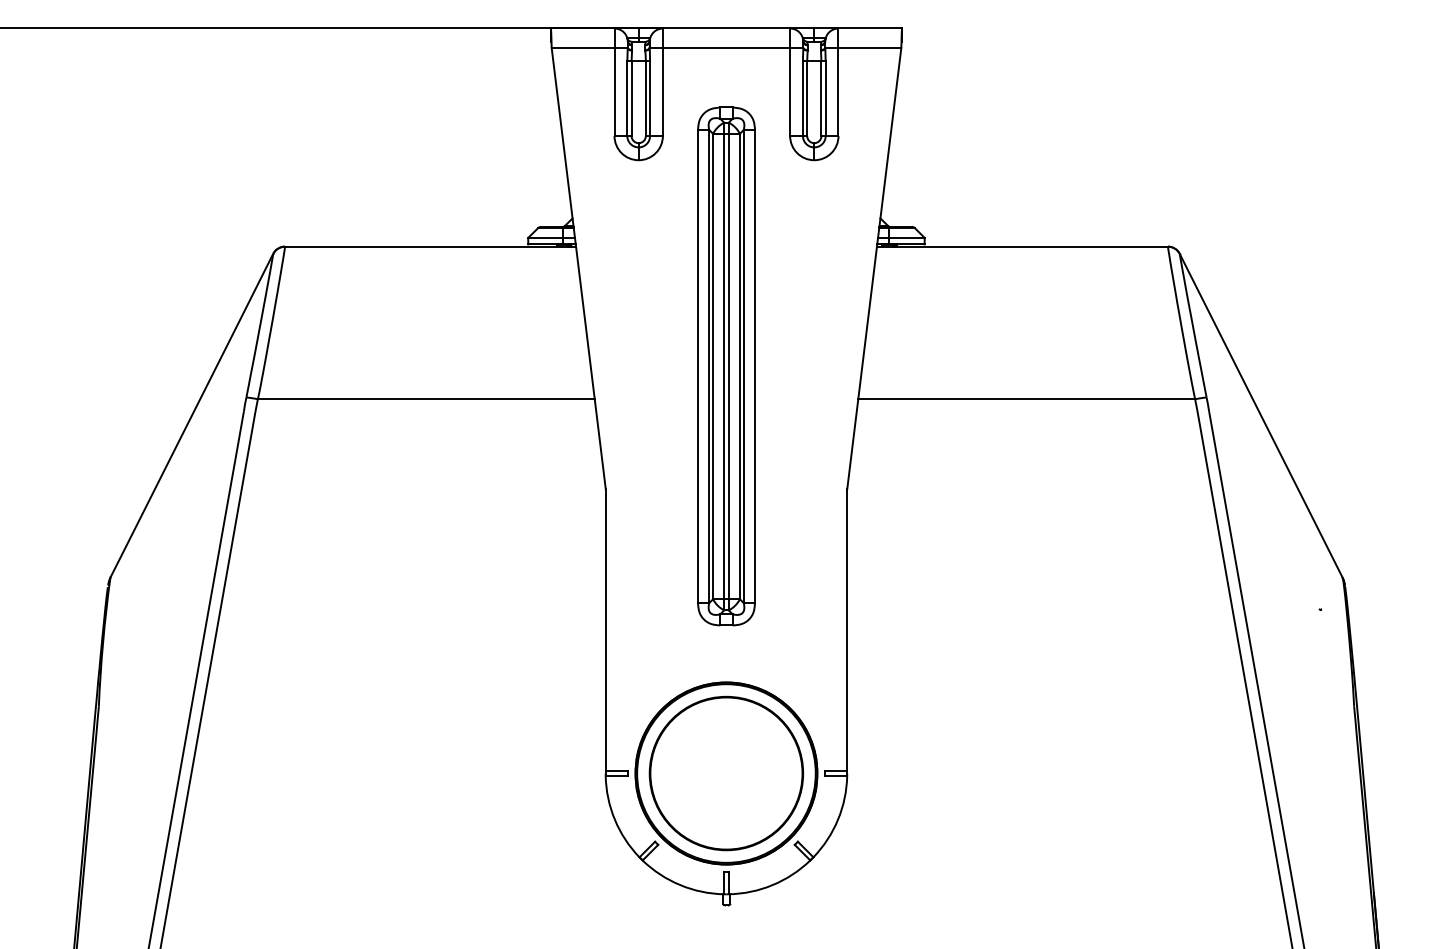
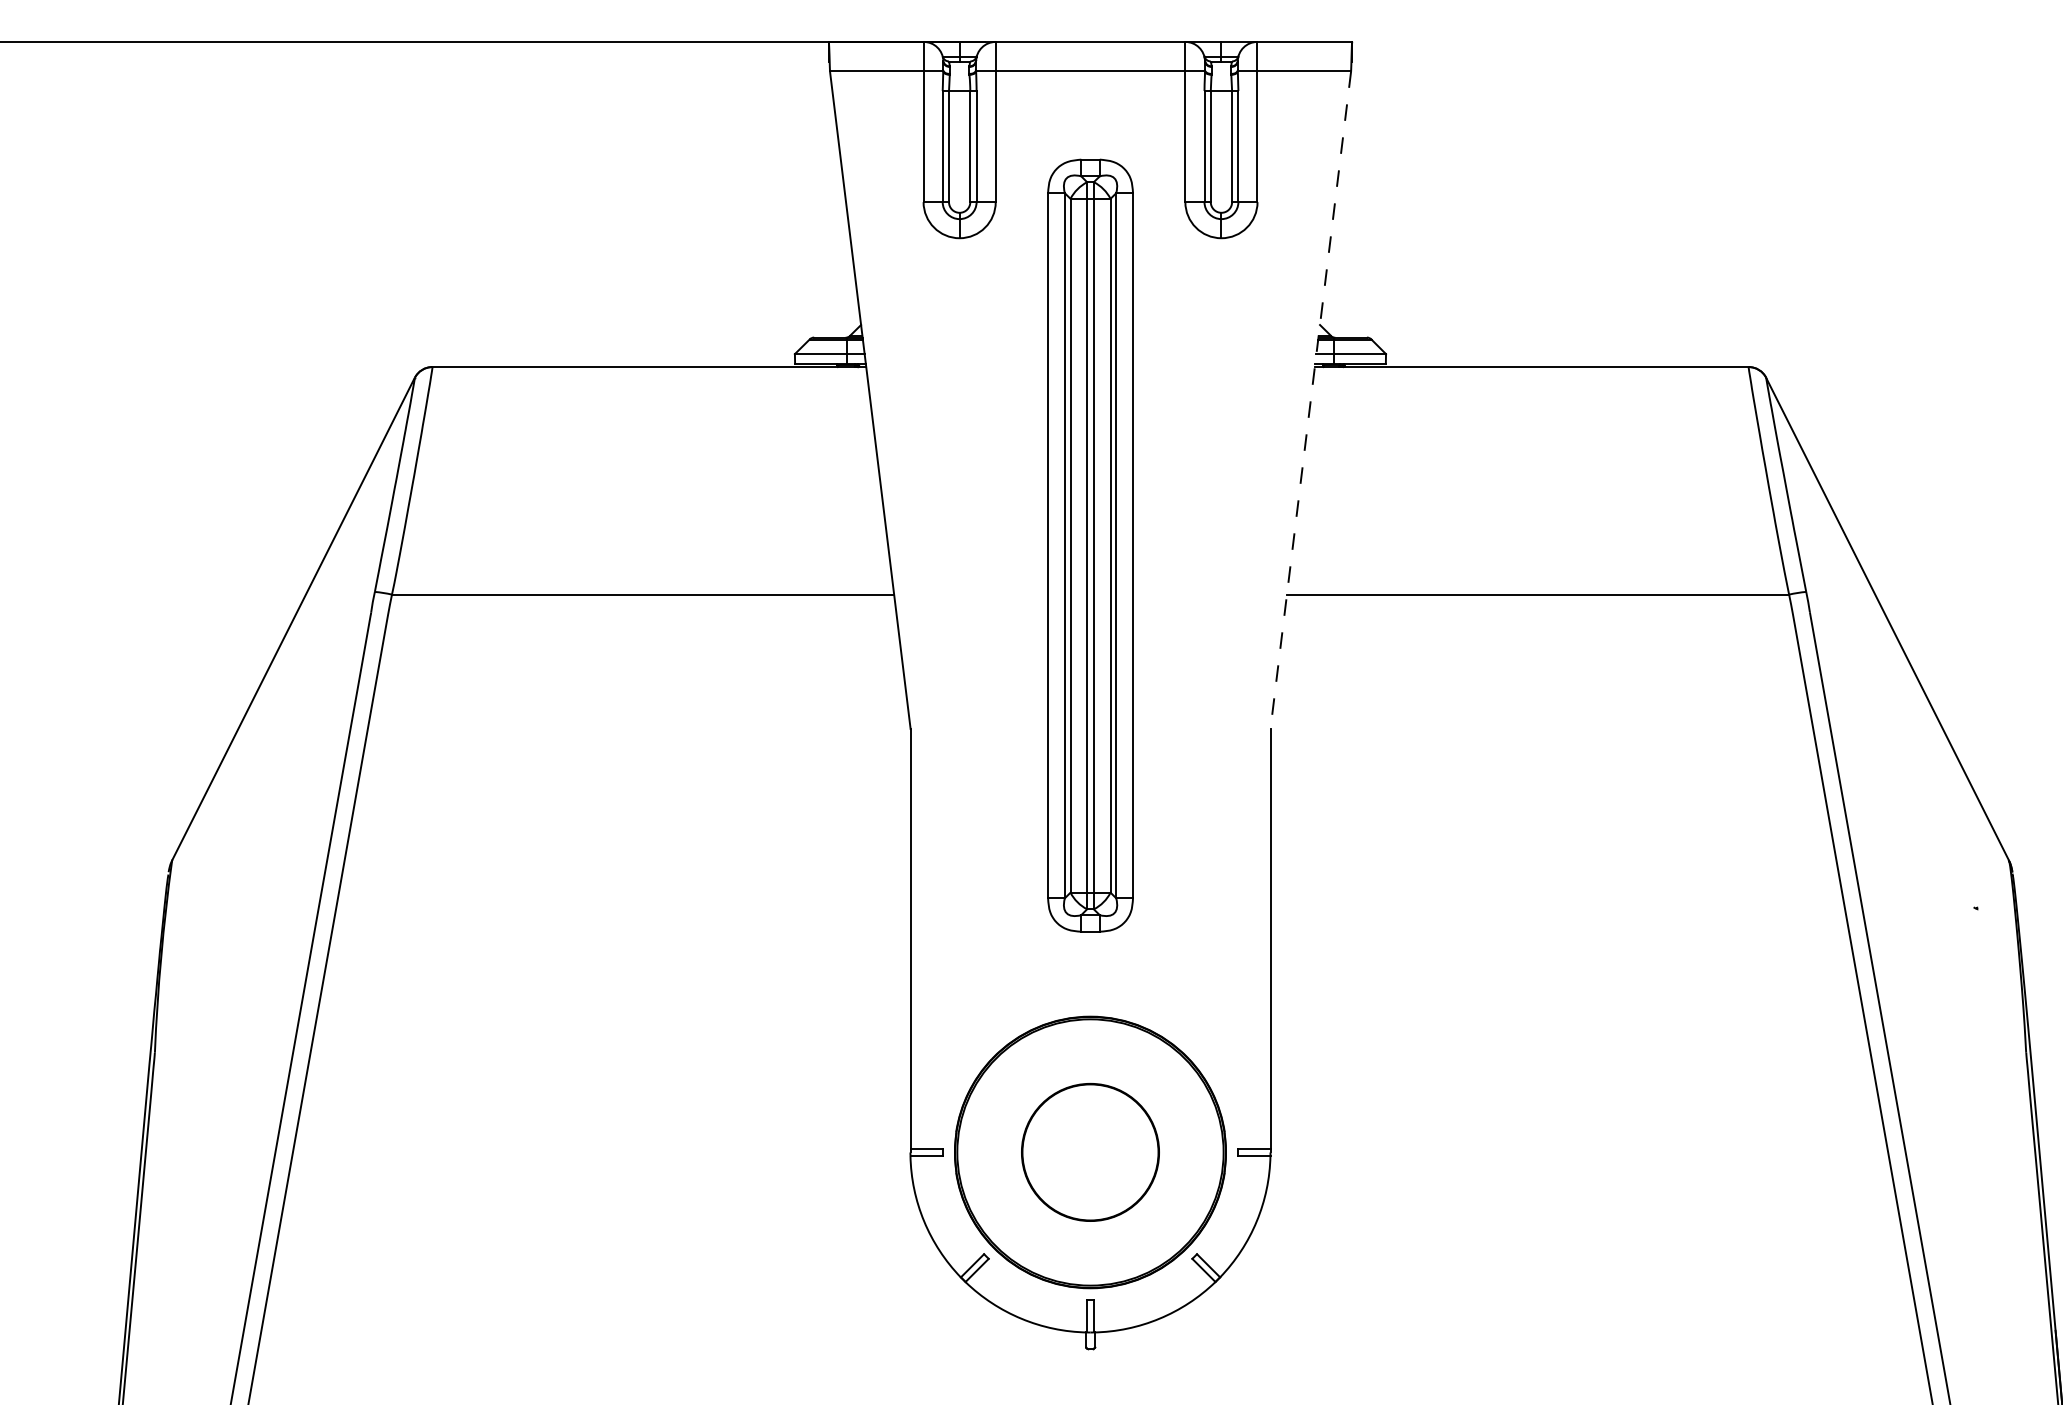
line: (874, 269) -> (1311, 401), solid -> dashed
part: (726, 773) -> (1090, 1152), size x0.6

